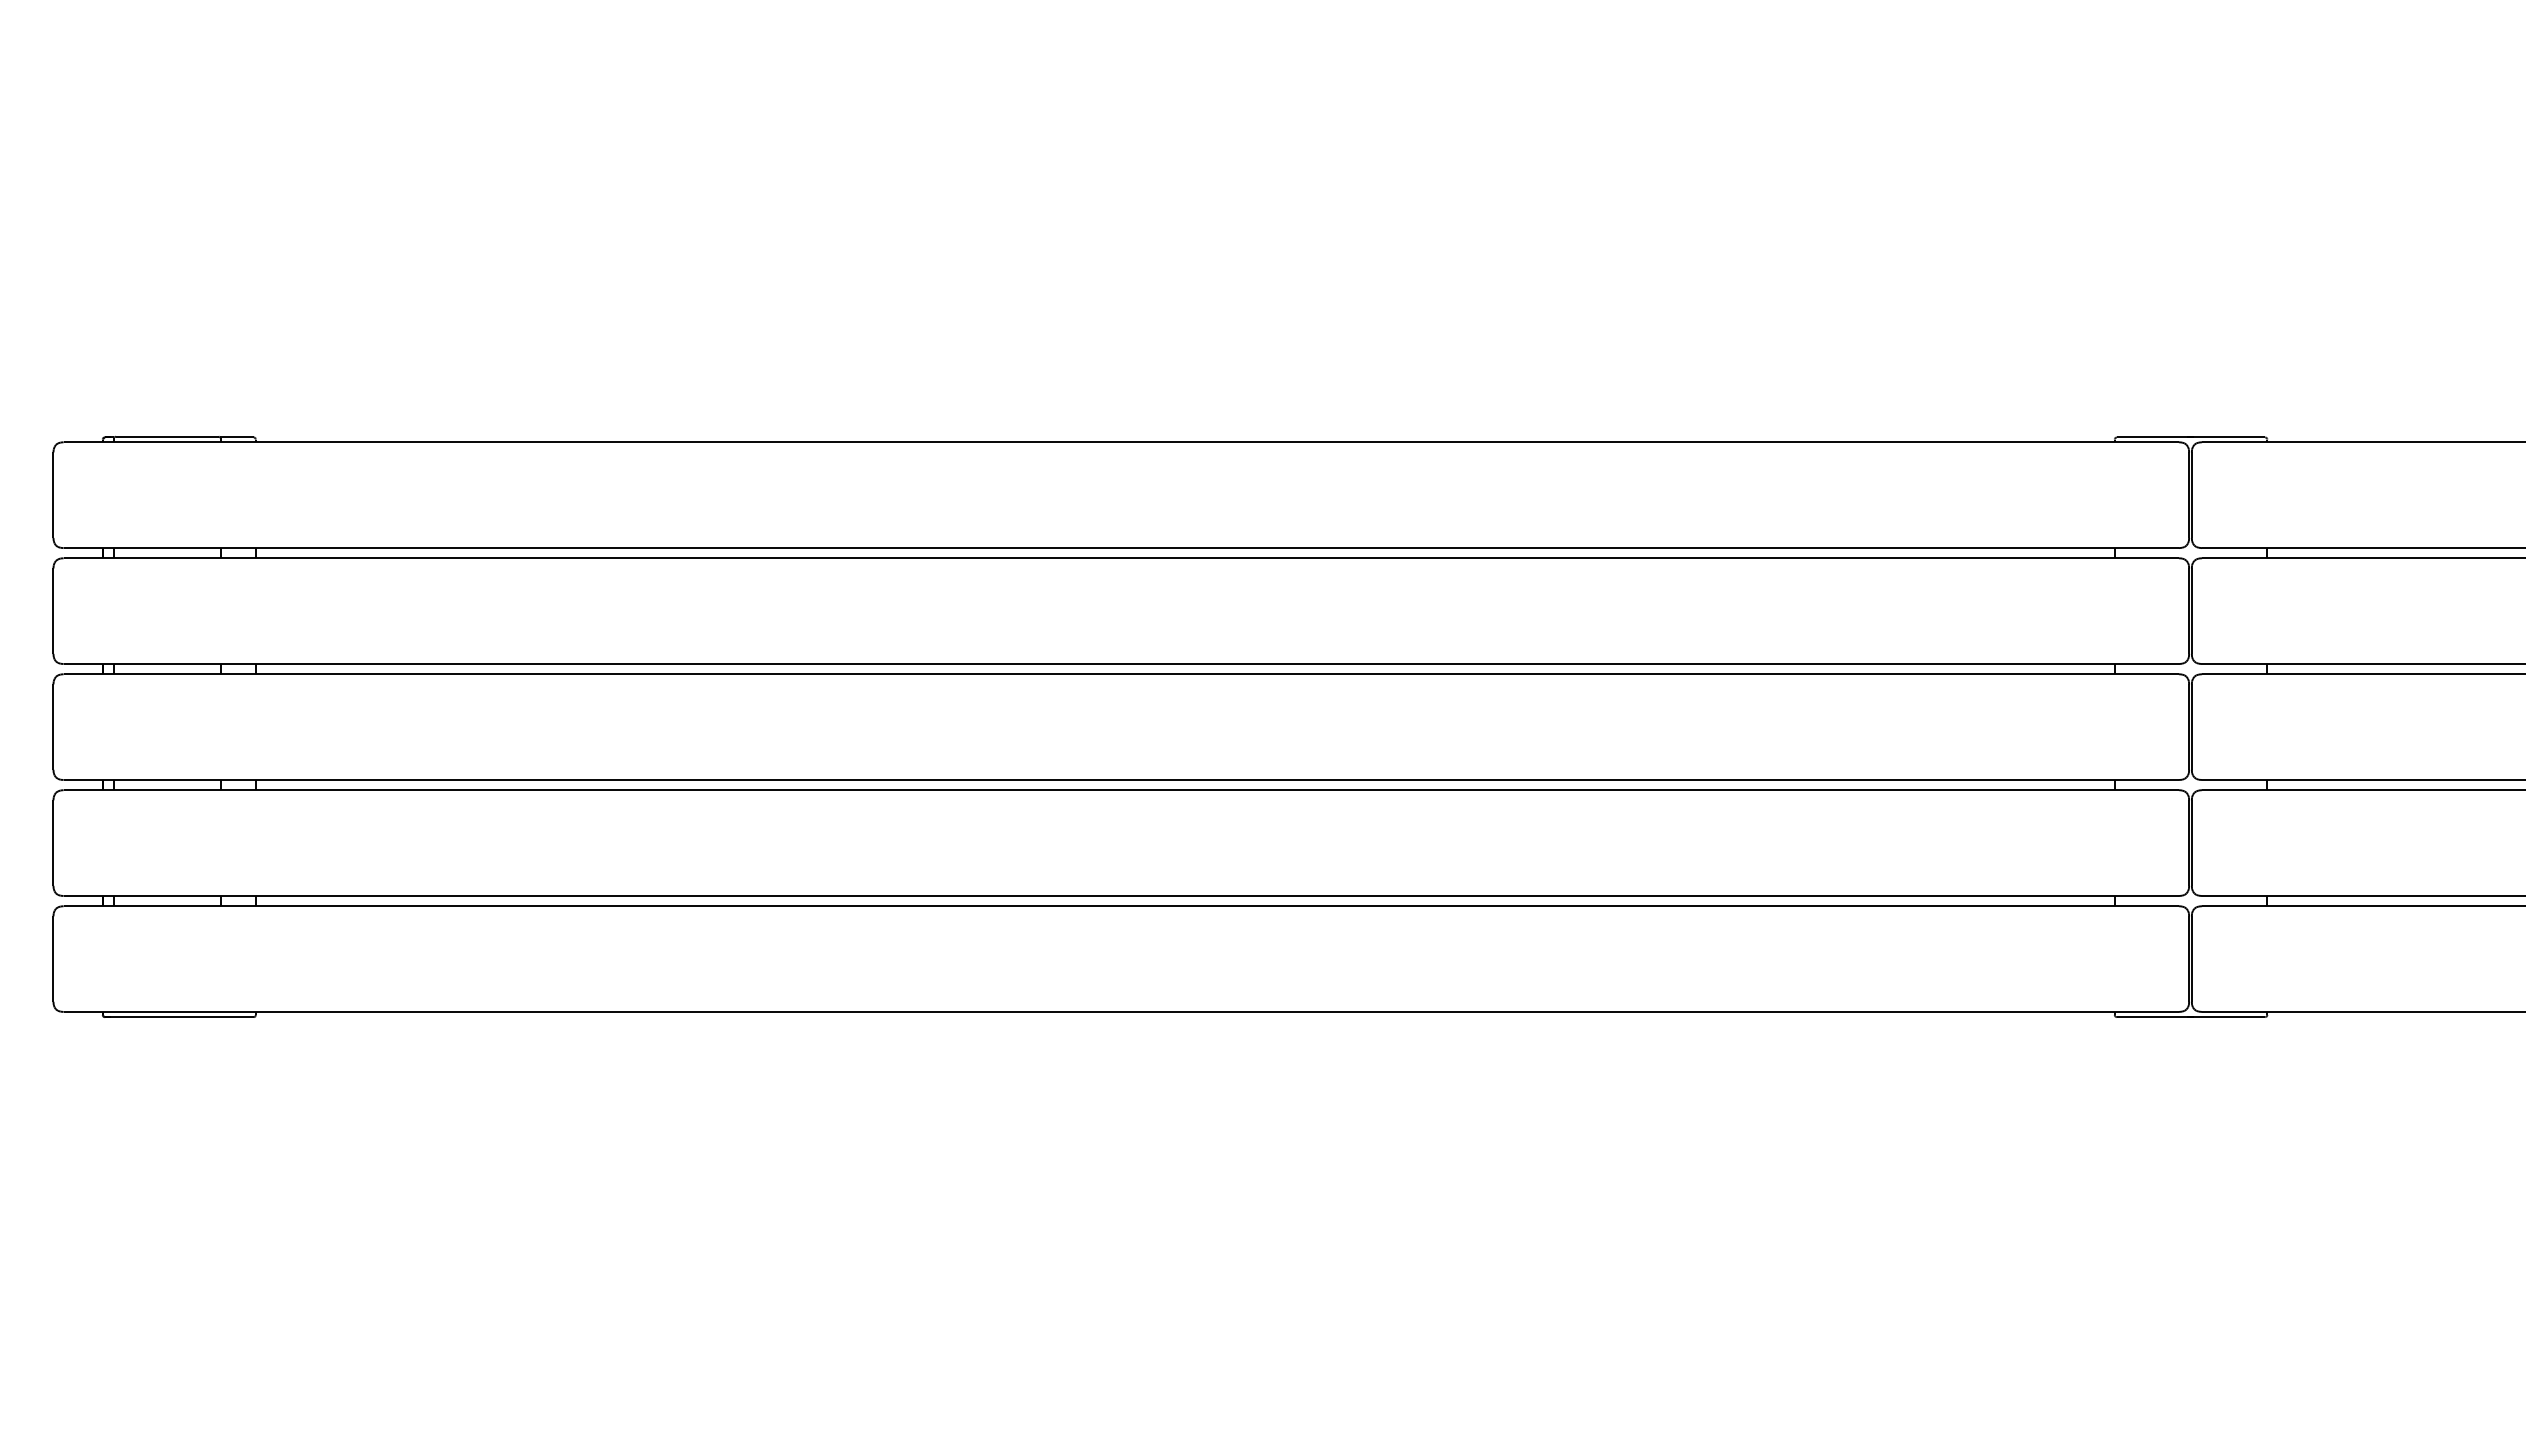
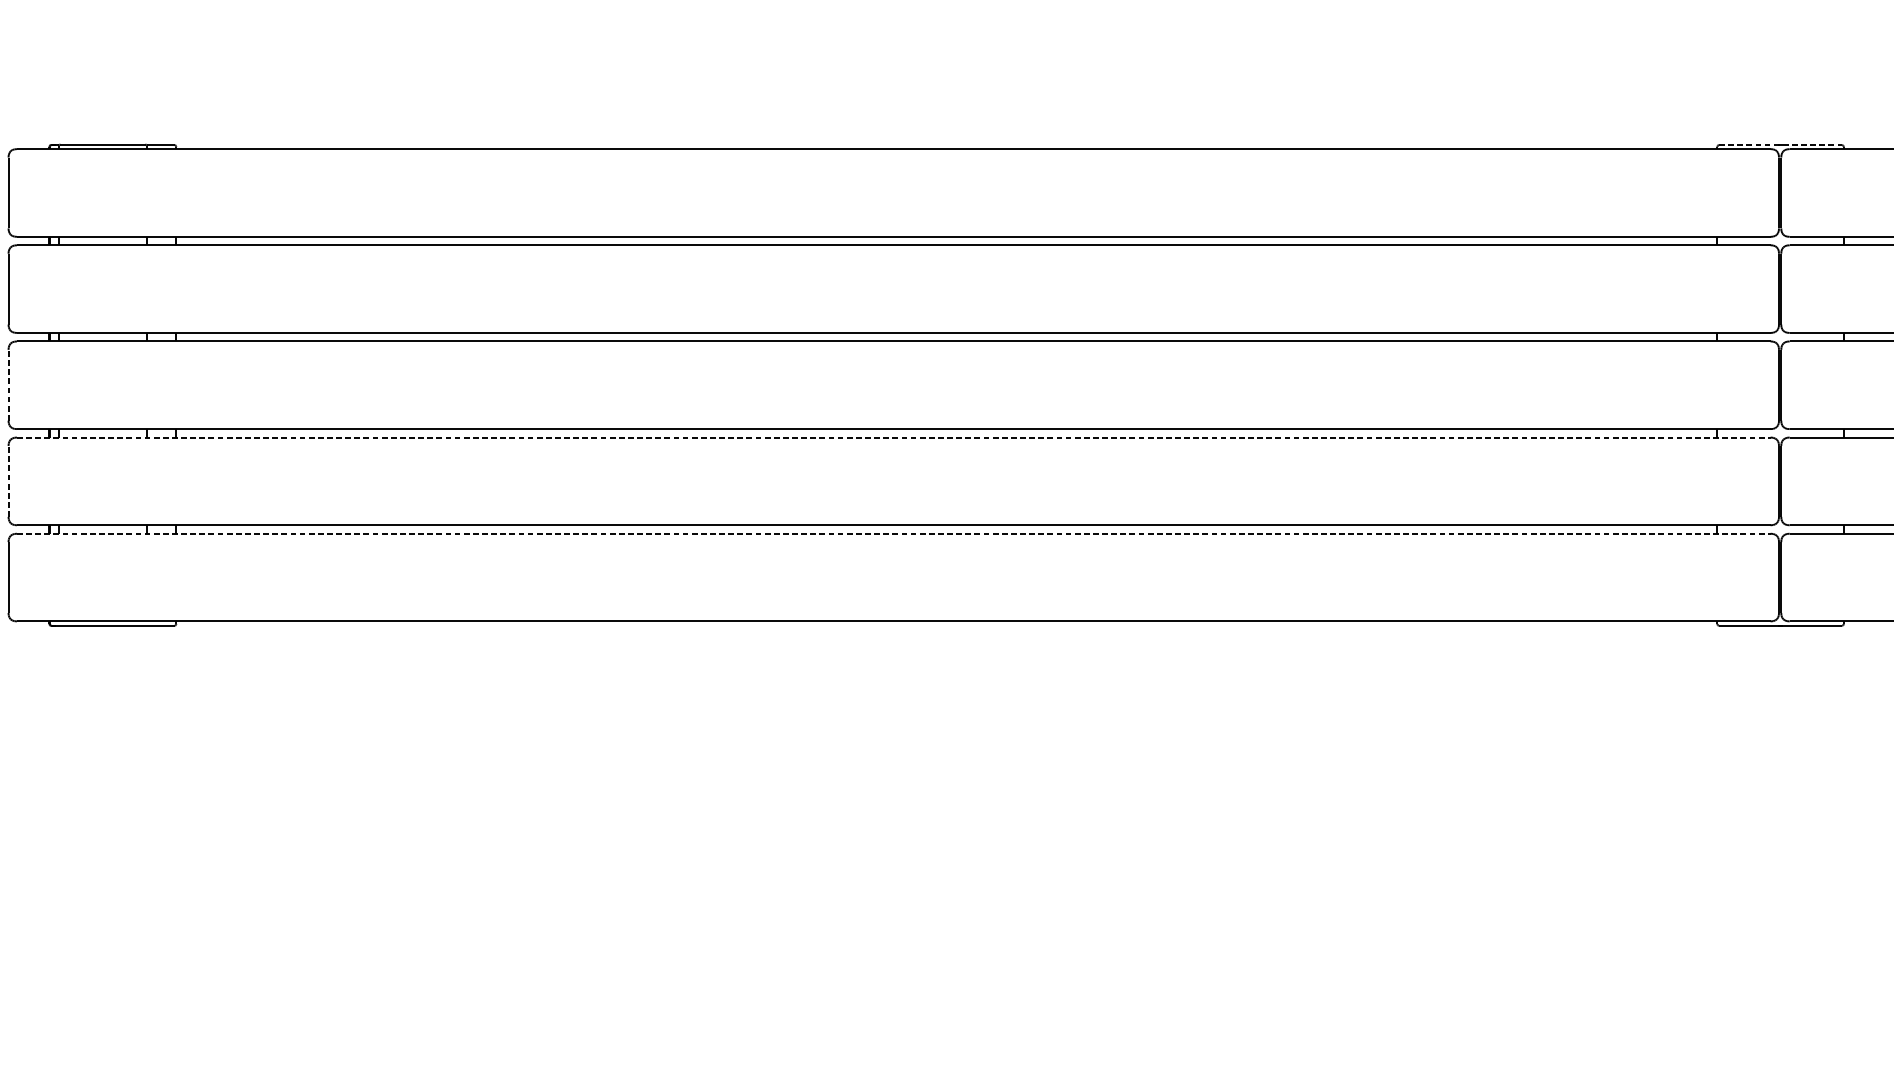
line: (2191, 437) -> (1780, 145), solid -> dashed
line: (53, 727) -> (8, 385), solid -> dashed
line: (1121, 790) -> (893, 437), solid -> dashed
line: (53, 843) -> (8, 481), solid -> dashed
line: (1121, 906) -> (893, 533), solid -> dashed

